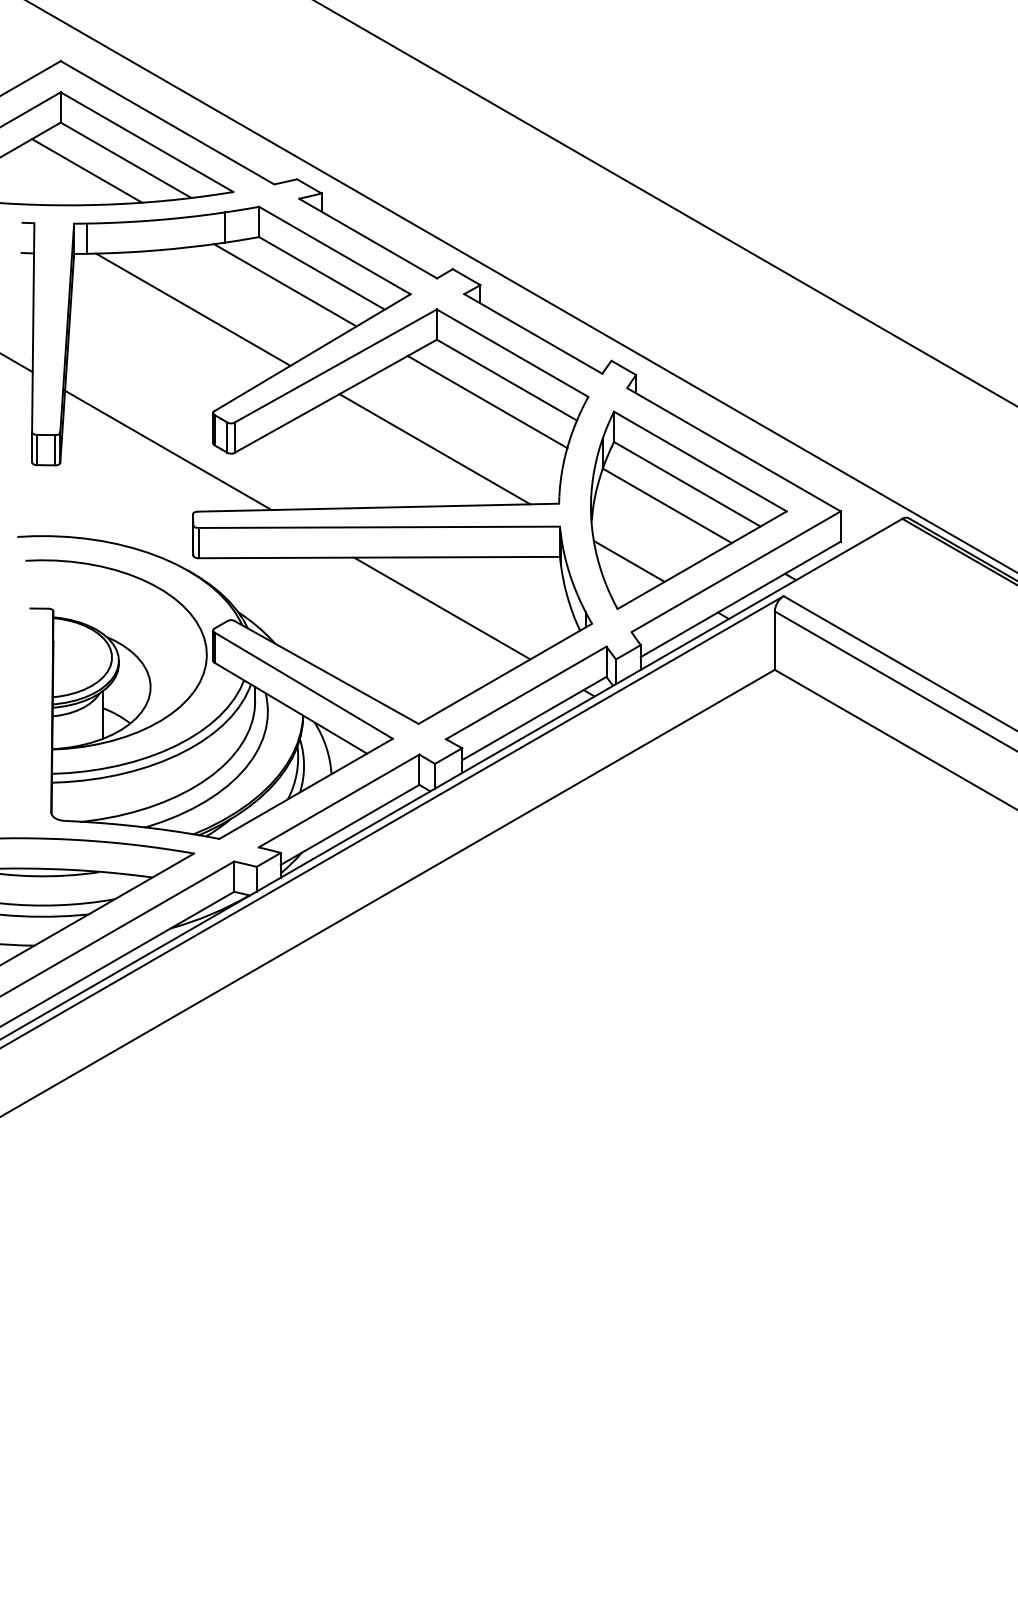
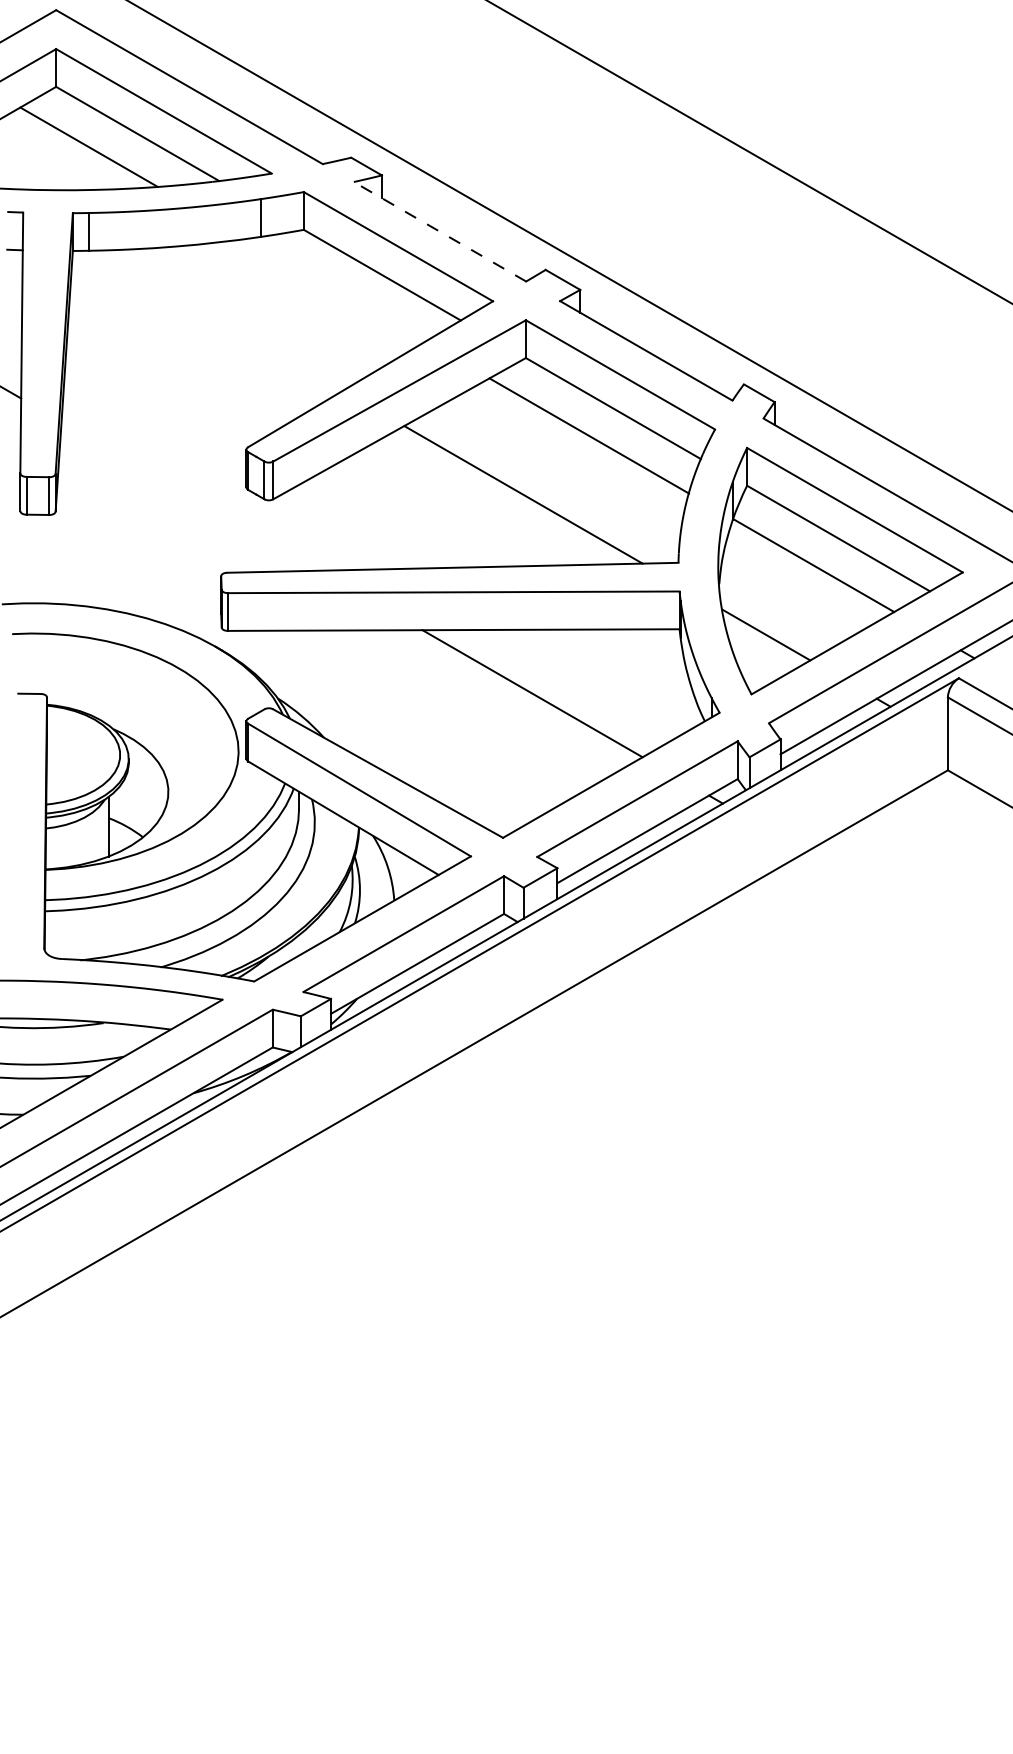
line: (368, 238) -> (440, 231), solid -> dashed
line: (284, 285) -> (335, 290), removed
line: (192, 309) -> (220, 320), removed
line: (168, 450) -> (190, 496), removed

